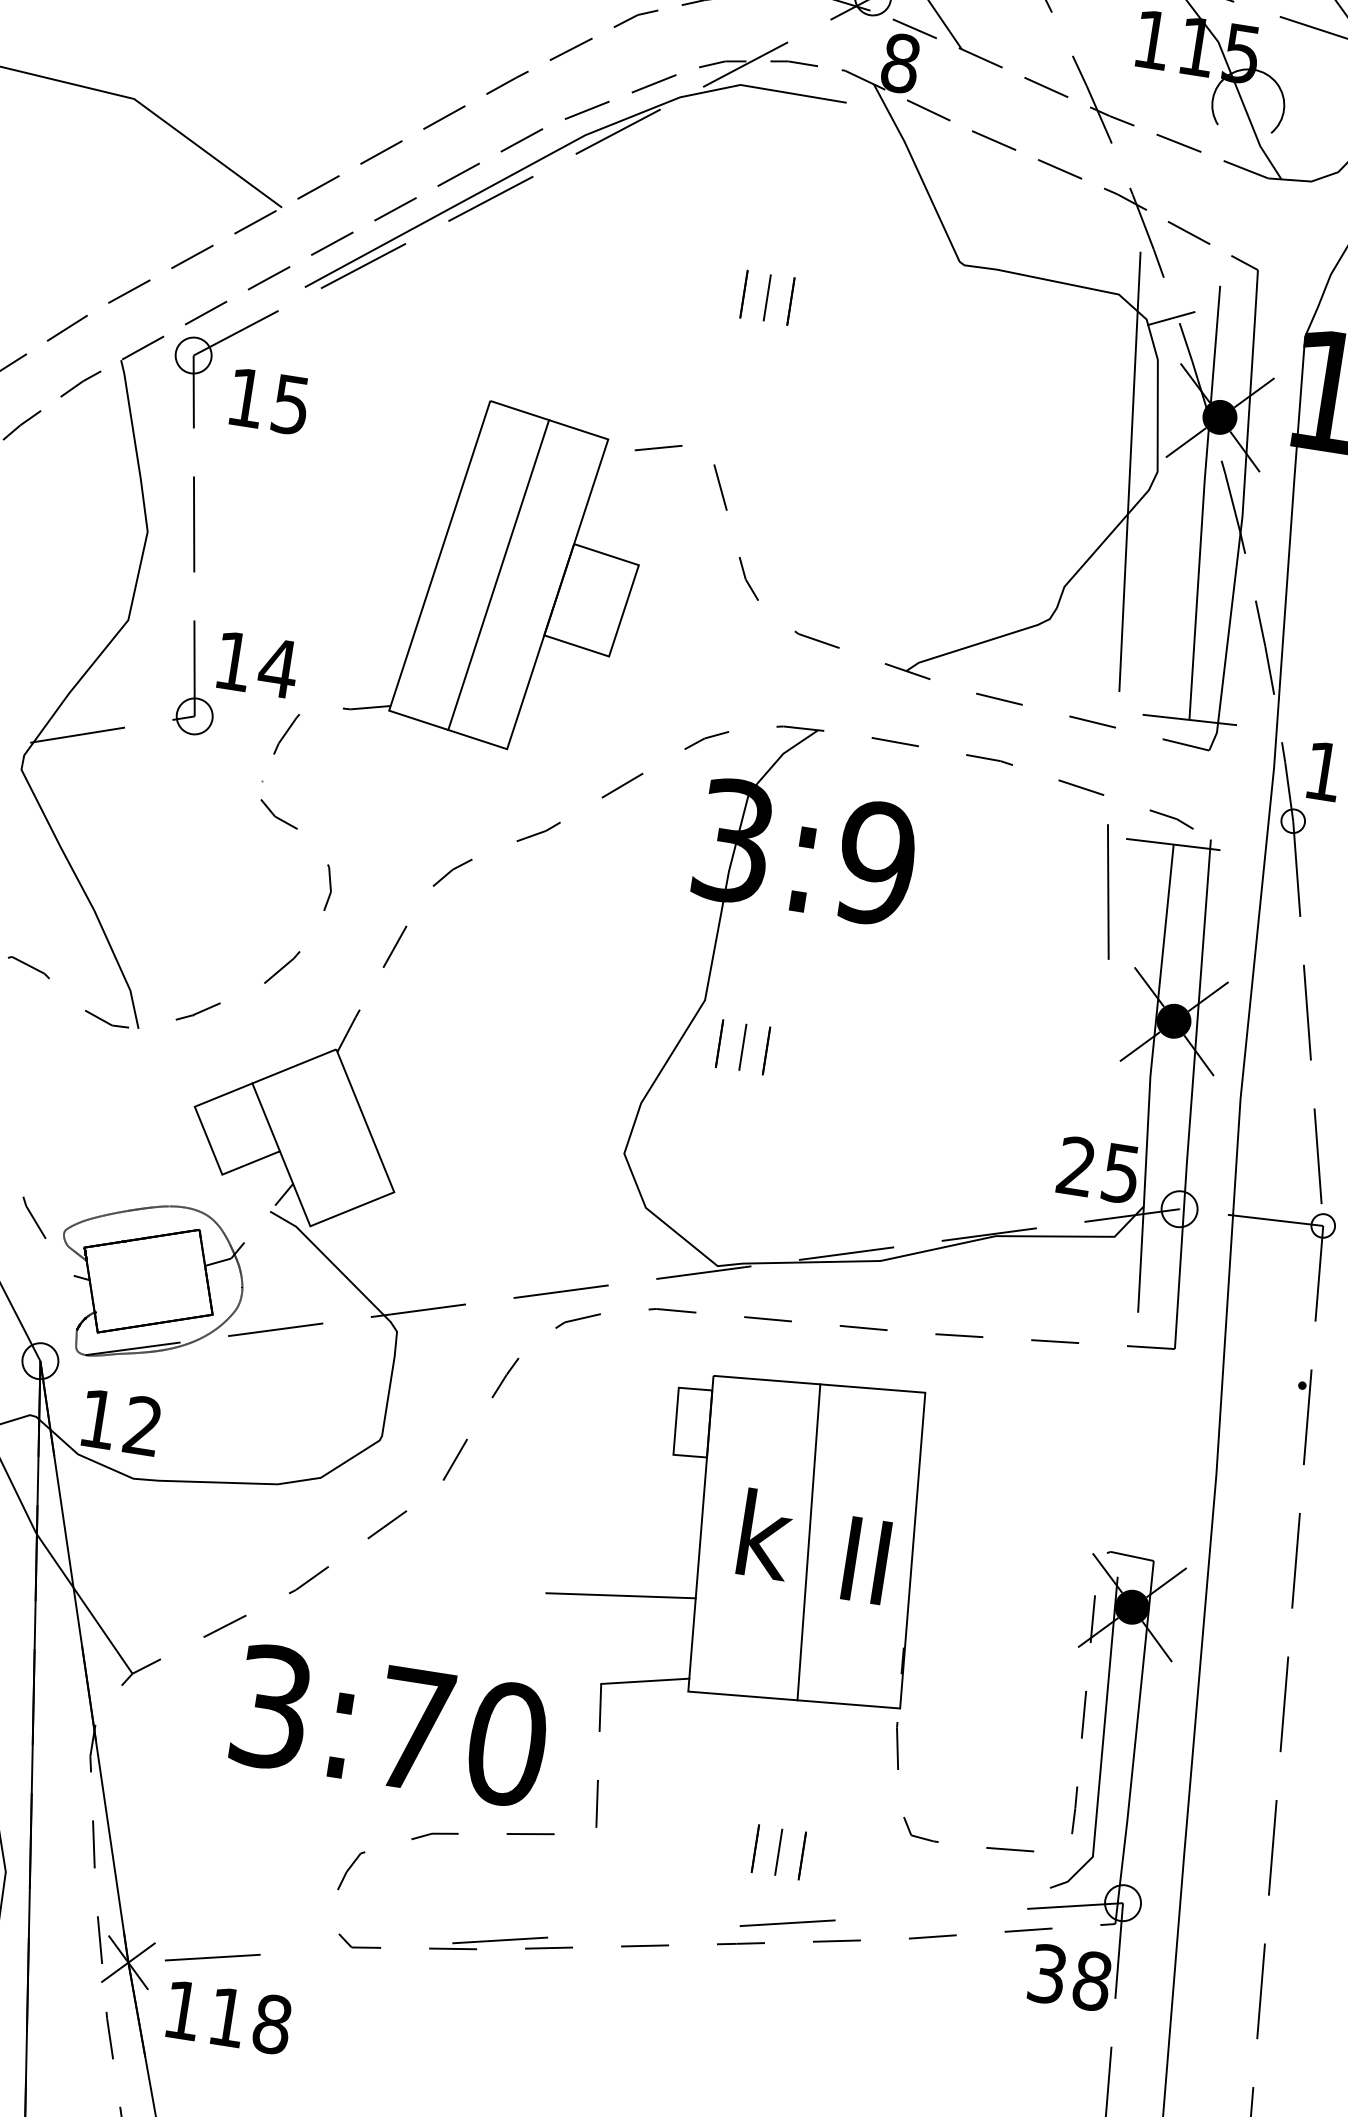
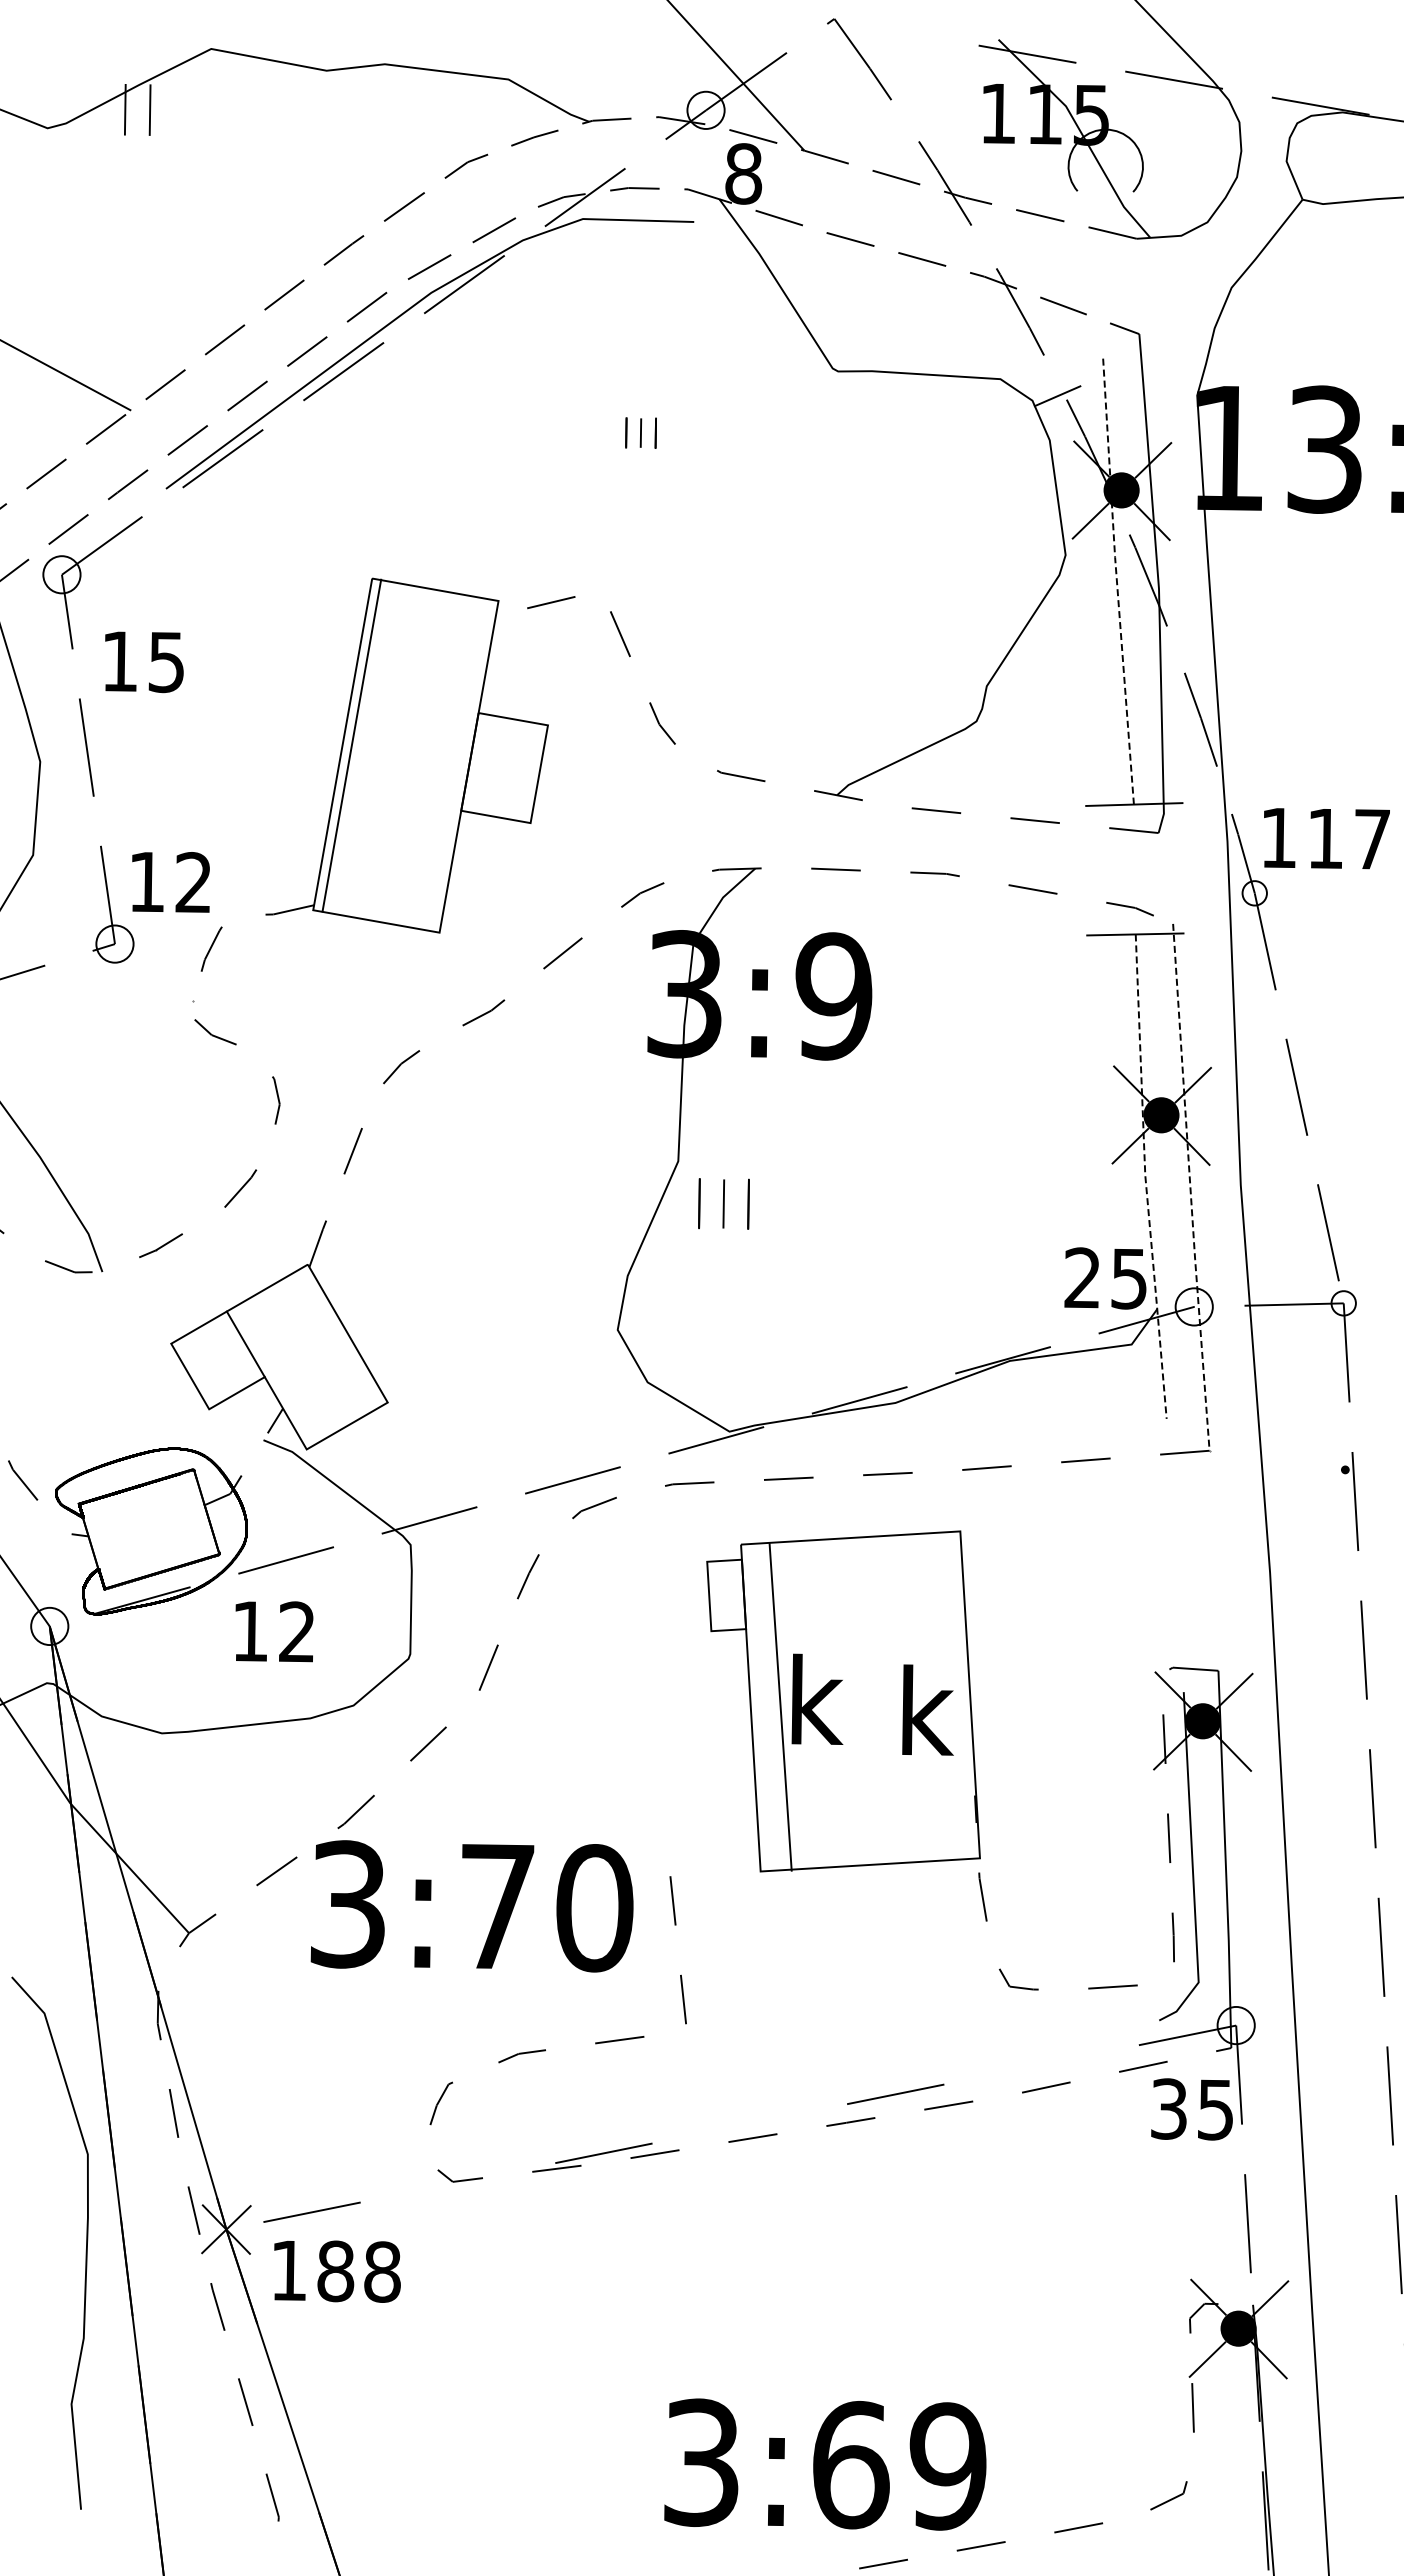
part: (766, 297) -> (640, 432), size x0.6
text: (269, 402) -> (144, 662), moved
line: (1130, 472) -> (1037, 559), removed
line: (1203, 502) -> (1116, 579), solid -> dashed
line: (498, 574) -> (351, 745), moved
text: (278, 668) -> (193, 882), 14 -> 12
line: (1108, 892) -> (1075, 992), removed
line: (1150, 1079) -> (1145, 1178), solid -> dashed
line: (1191, 1095) -> (1190, 1188), solid -> dashed
text: (121, 1422) -> (274, 1631), moved
line: (808, 1541) -> (780, 1706), moved
text: (869, 1558) -> (927, 1709), II -> k
line: (620, 1595) -> (677, 1782), removed
line: (644, 1681) -> (714, 1867), removed
text: (389, 1725) -> (471, 1906), moved
part: (778, 1851) -> (876, 2022), removed
text: (1091, 1980) -> (1215, 2109), 38 -> 35
text: (227, 2017) -> (335, 2271), 118 -> 188

